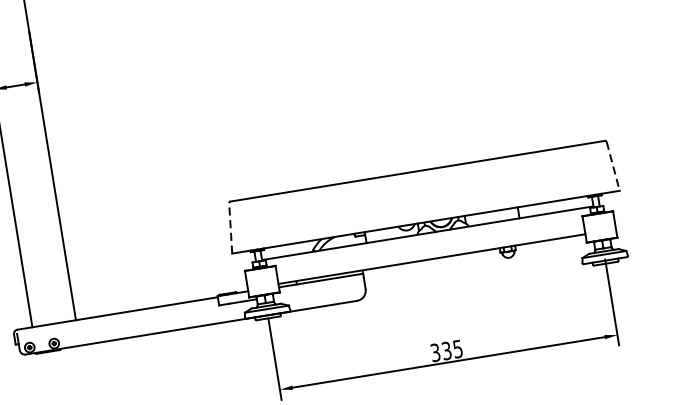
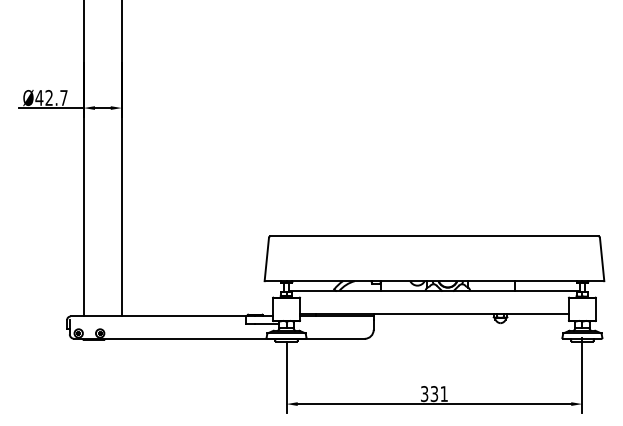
line: (613, 166) -> (602, 259), dashed -> solid
line: (230, 228) -> (266, 259), dashed -> solid
text: (457, 349) -> (443, 394), 335 -> 331

